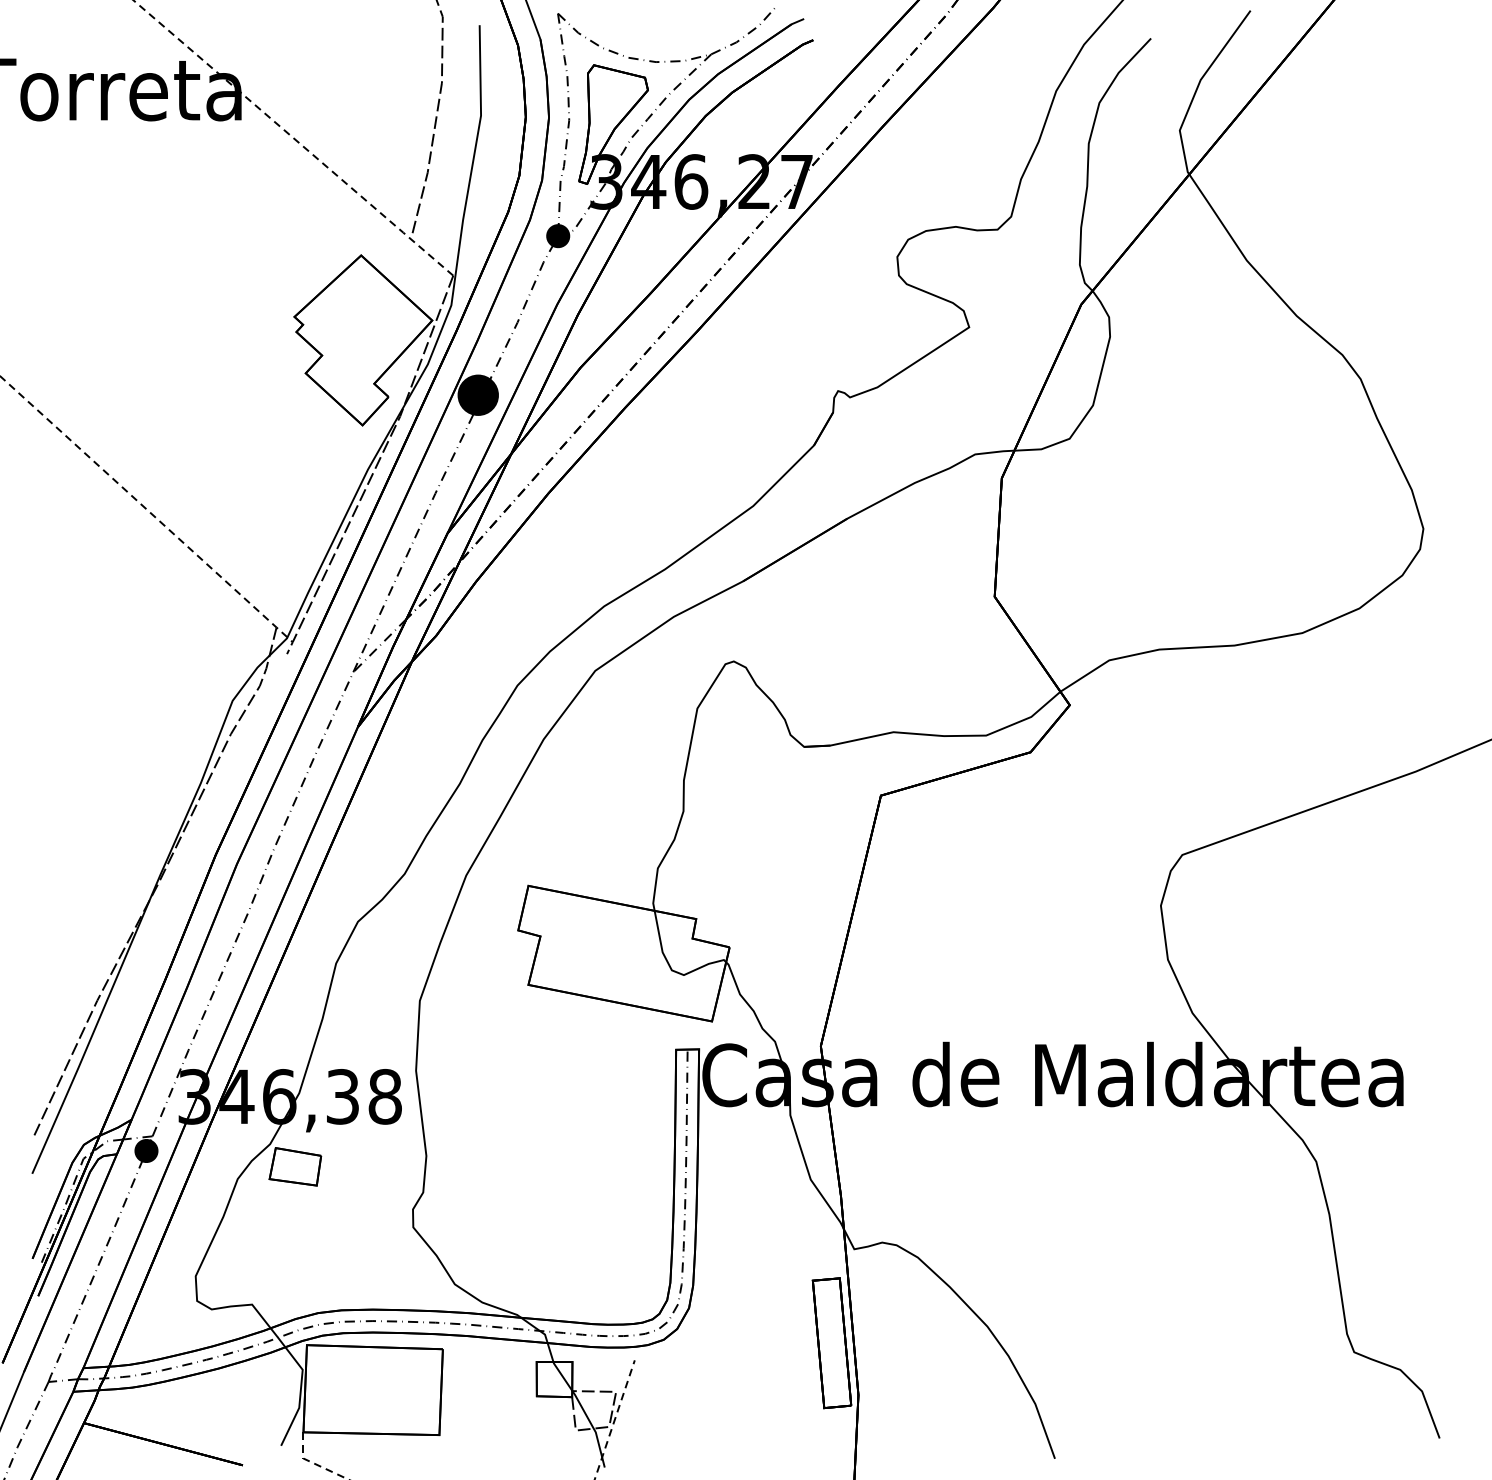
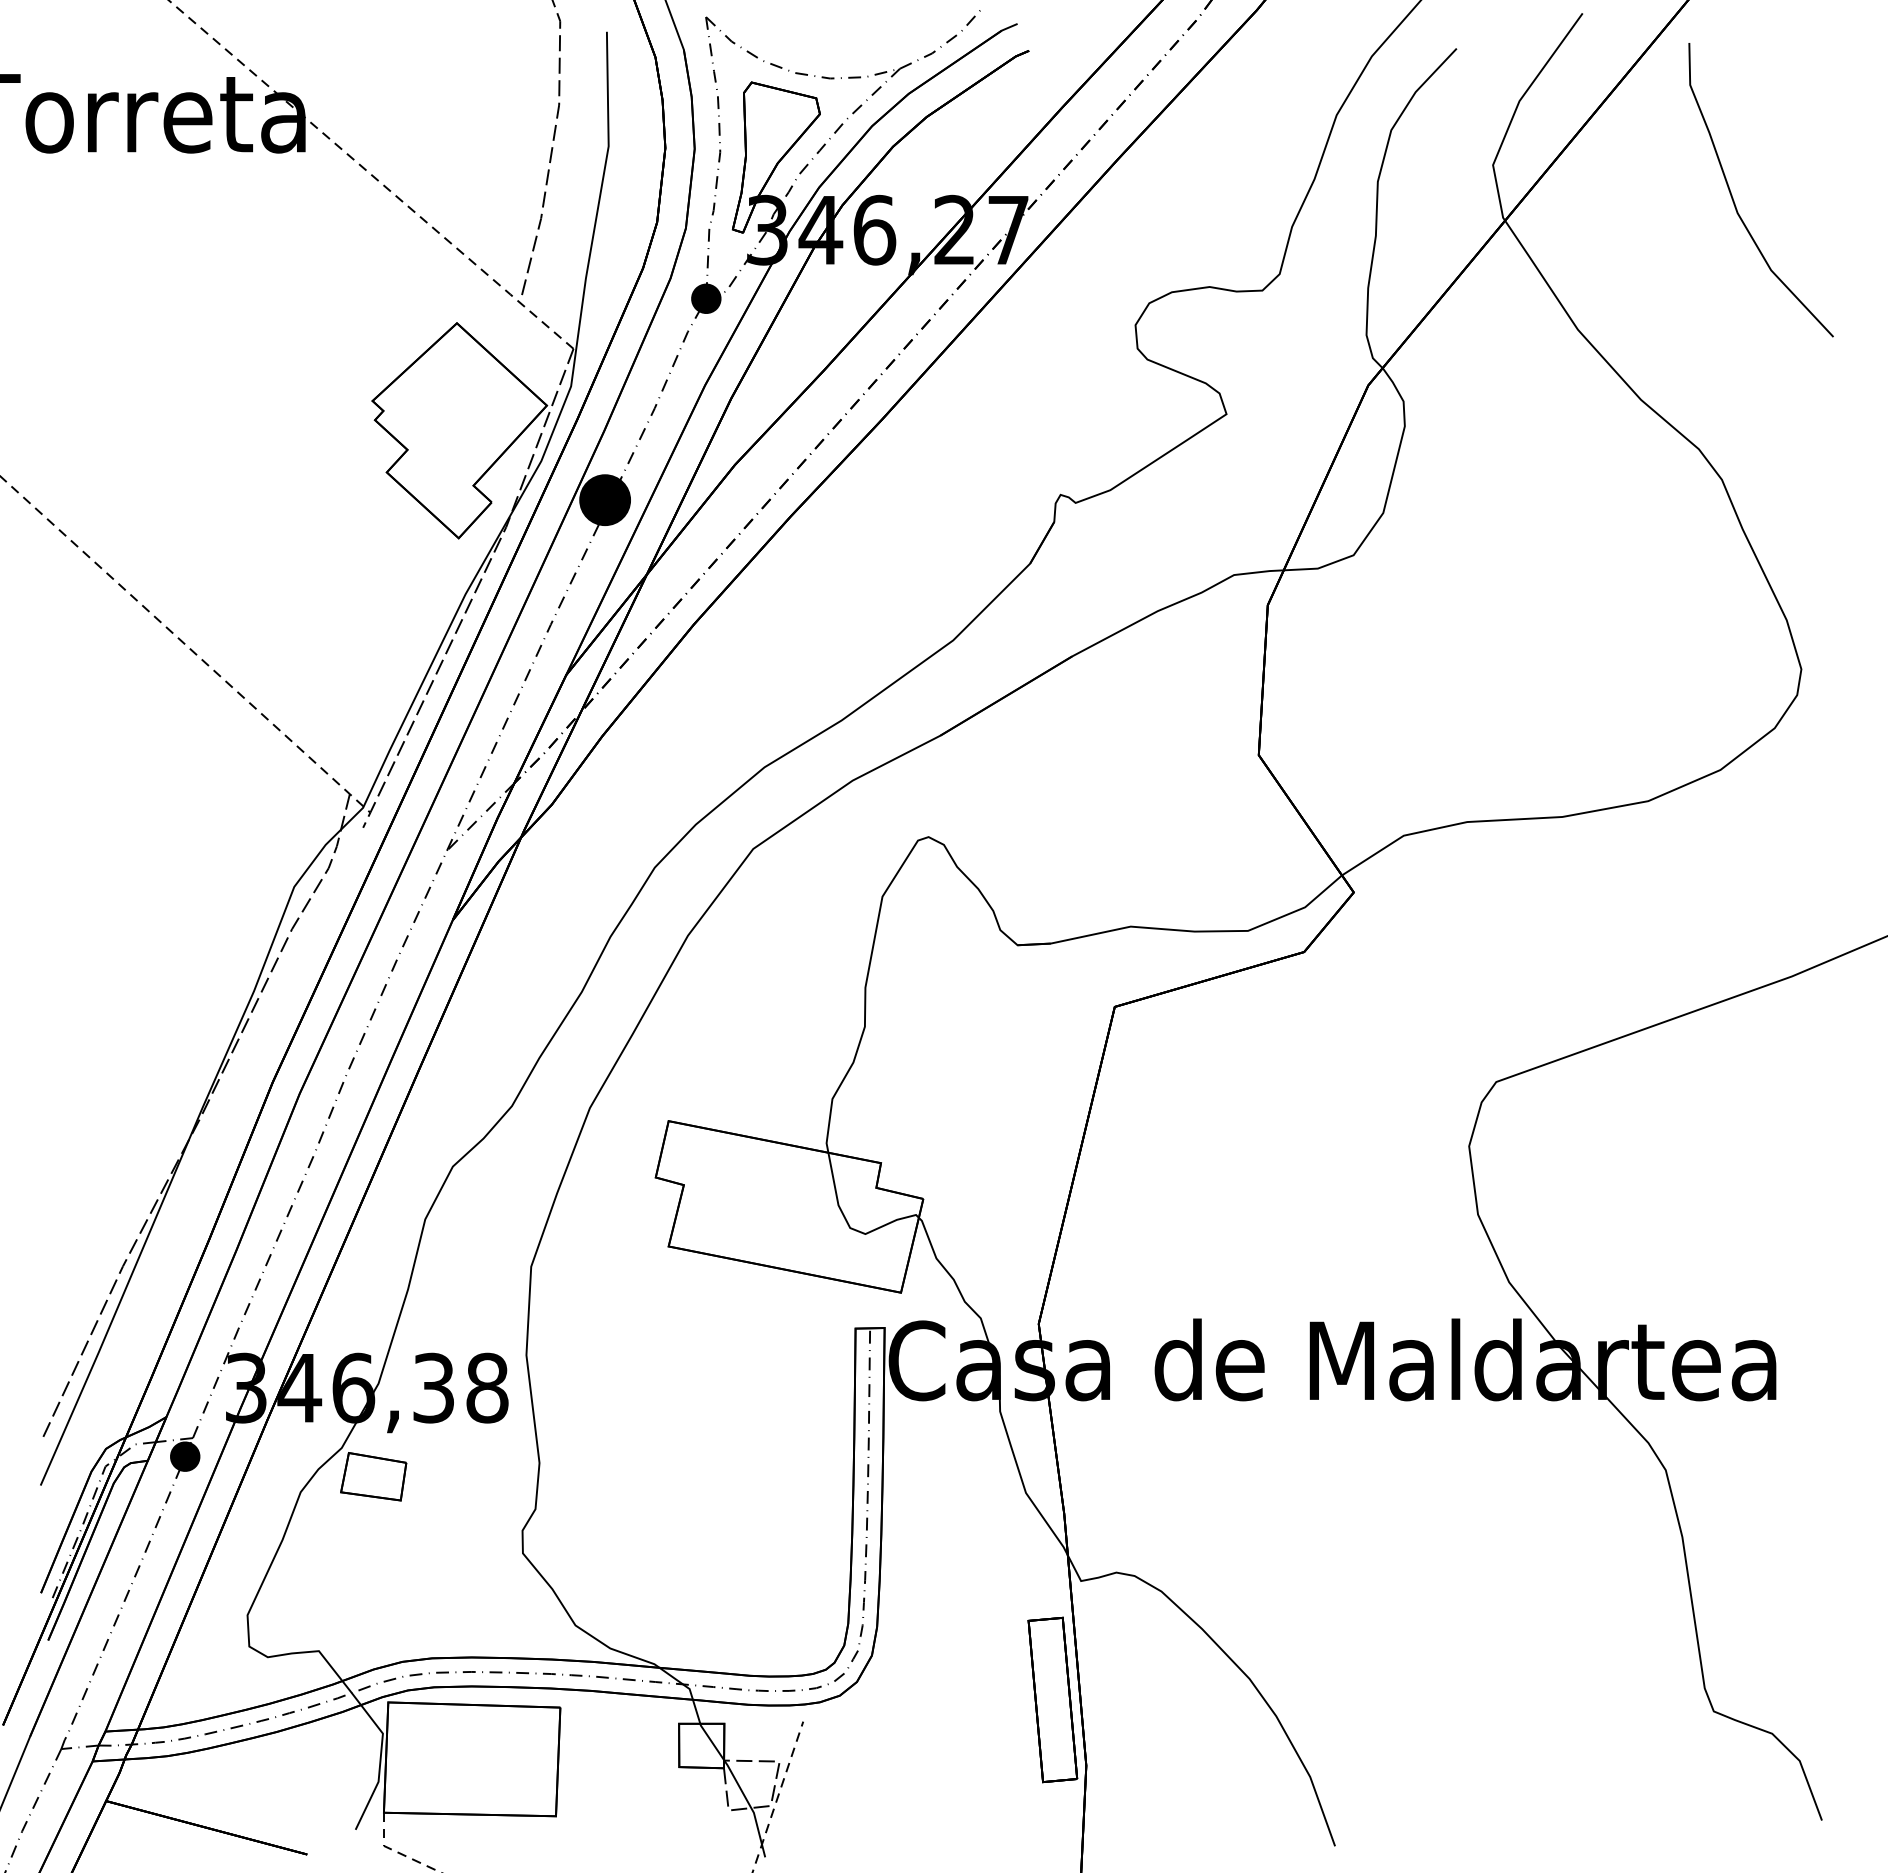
curve: (1370, 158) -> (1734, 200), added

